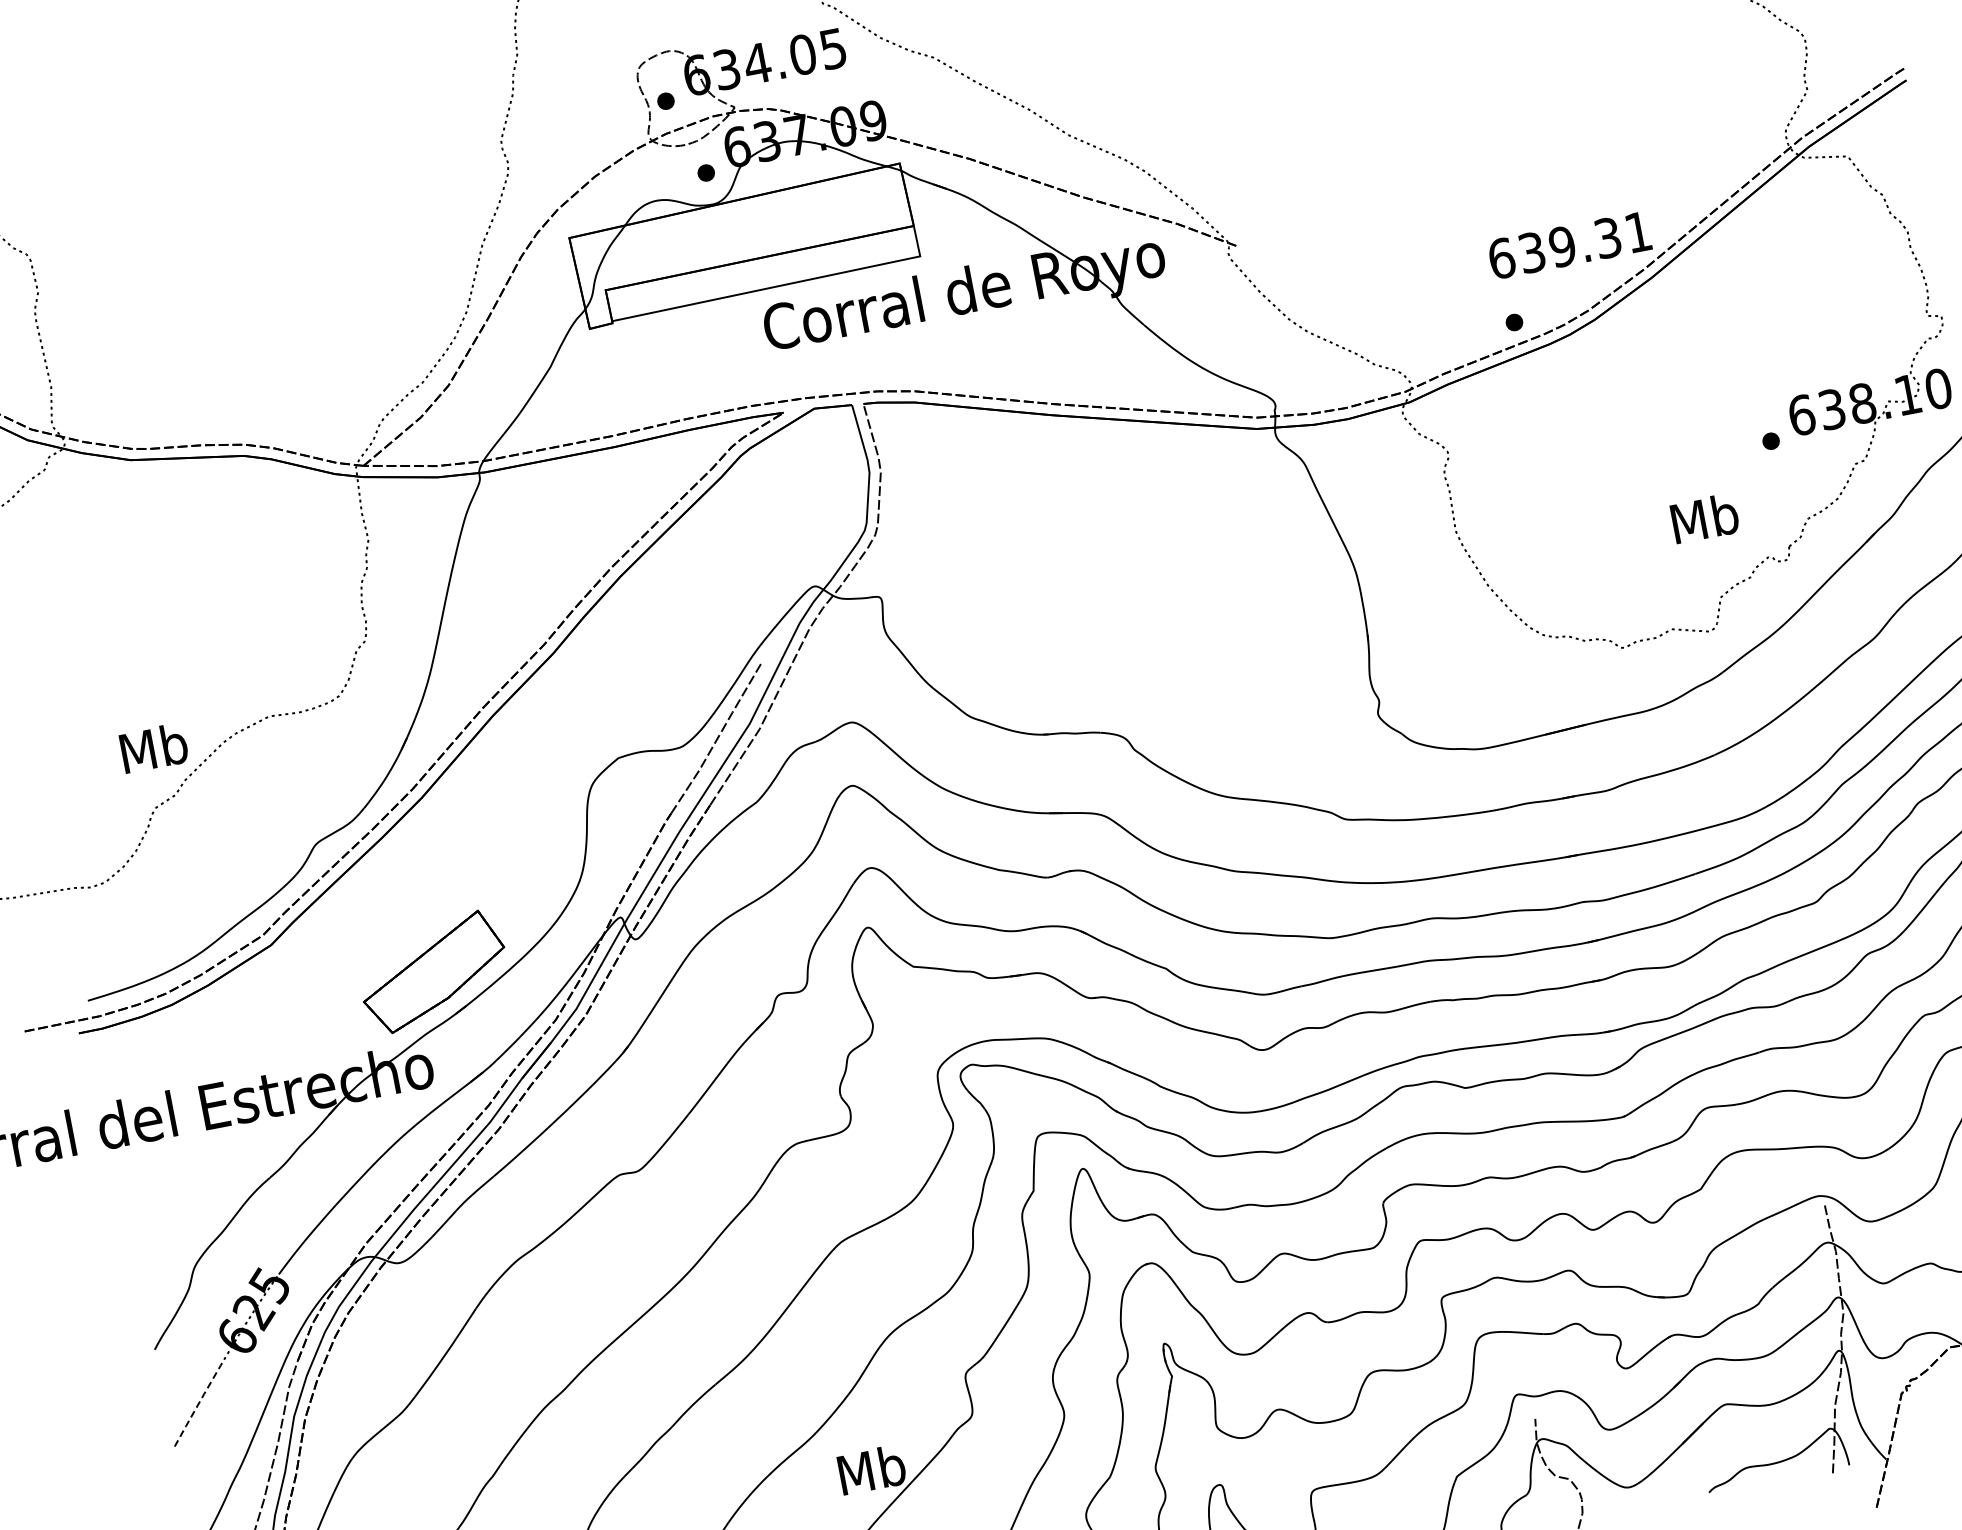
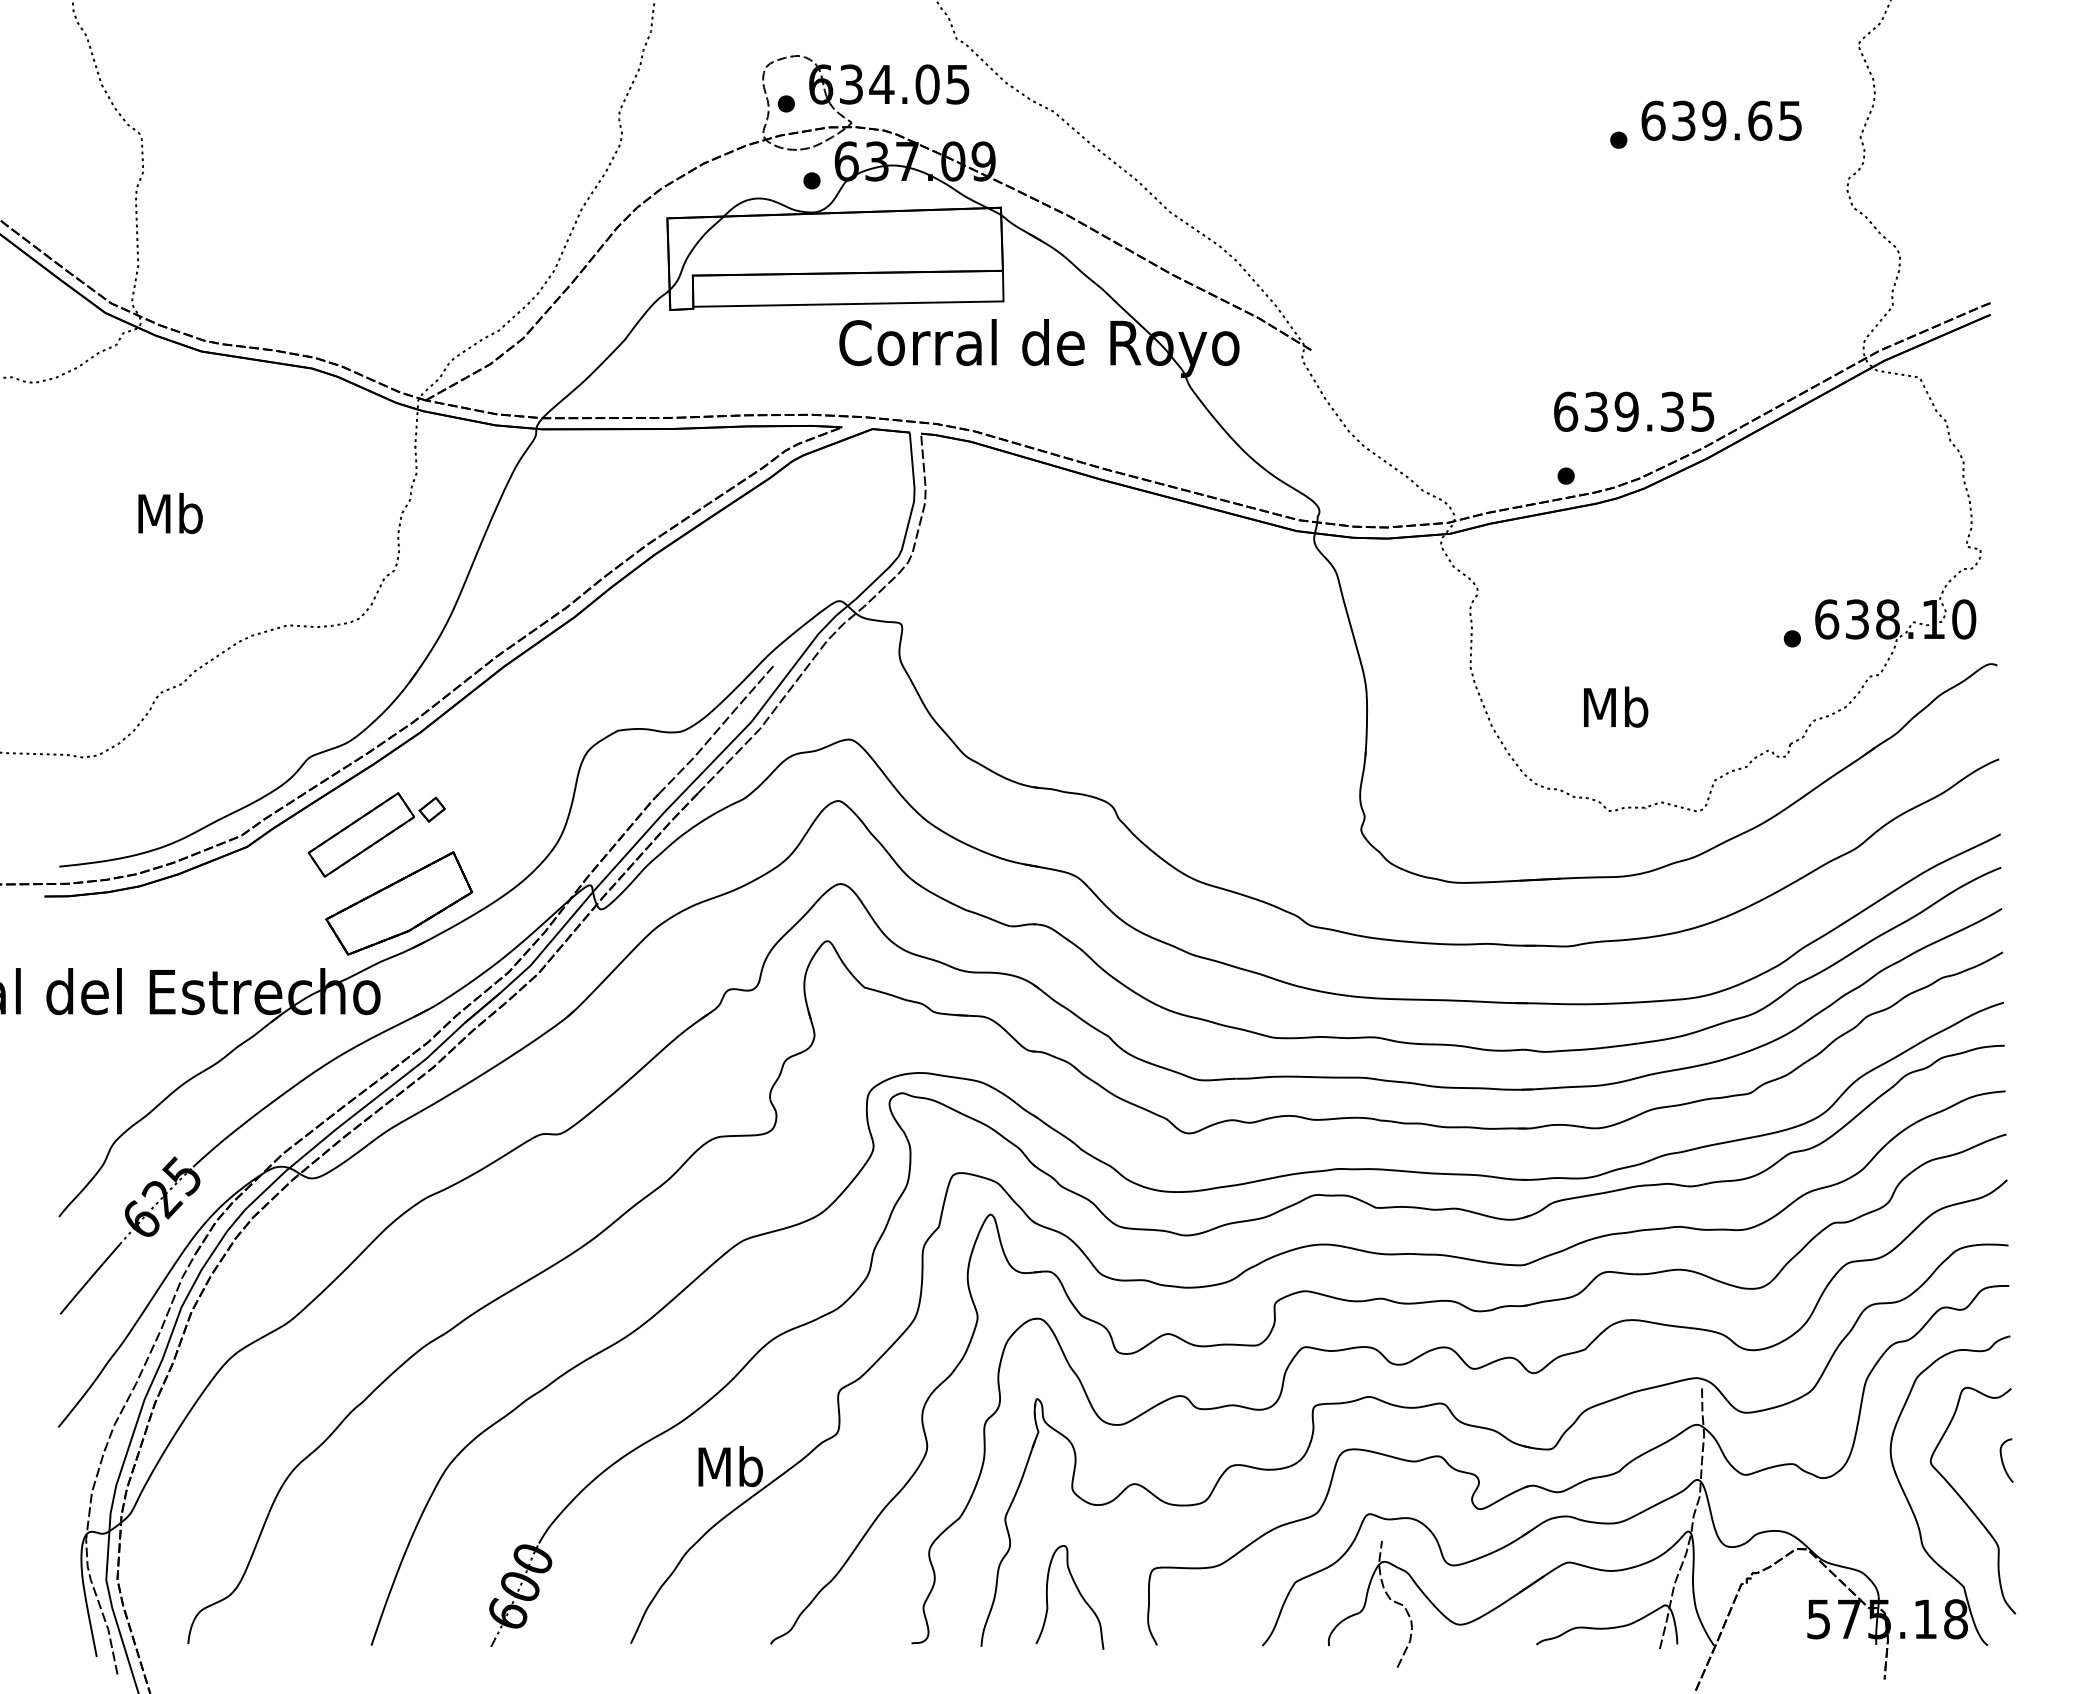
text: (1637, 231) -> (1702, 411), 639.31 -> 639.35
text: (1705, 517) -> (1616, 706), moved
text: (154, 748) -> (170, 513), moved
part: (397, 907) -> (376, 834), added
line: (197, 1406) -> (89, 1279), dashed -> solid

